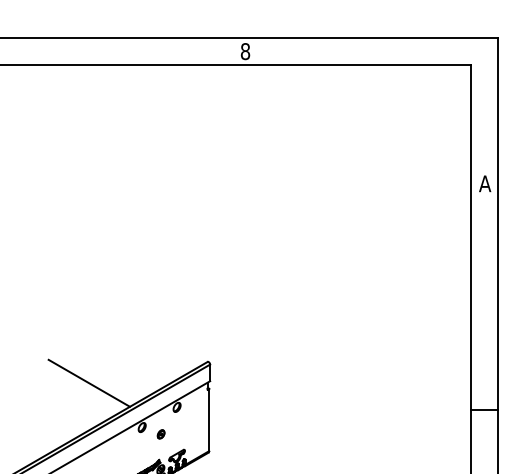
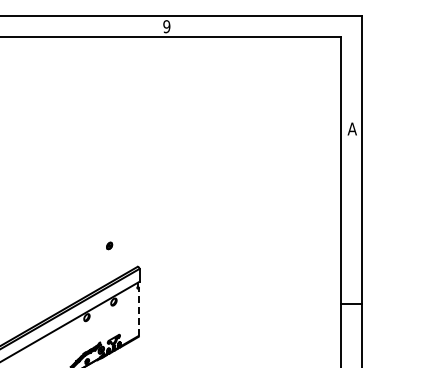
text: (245, 51) -> (166, 26), 8 -> 9
line: (88, 383) -> (45, 283), removed
line: (208, 419) -> (138, 311), solid -> dashed
part: (161, 433) -> (109, 245), moved

